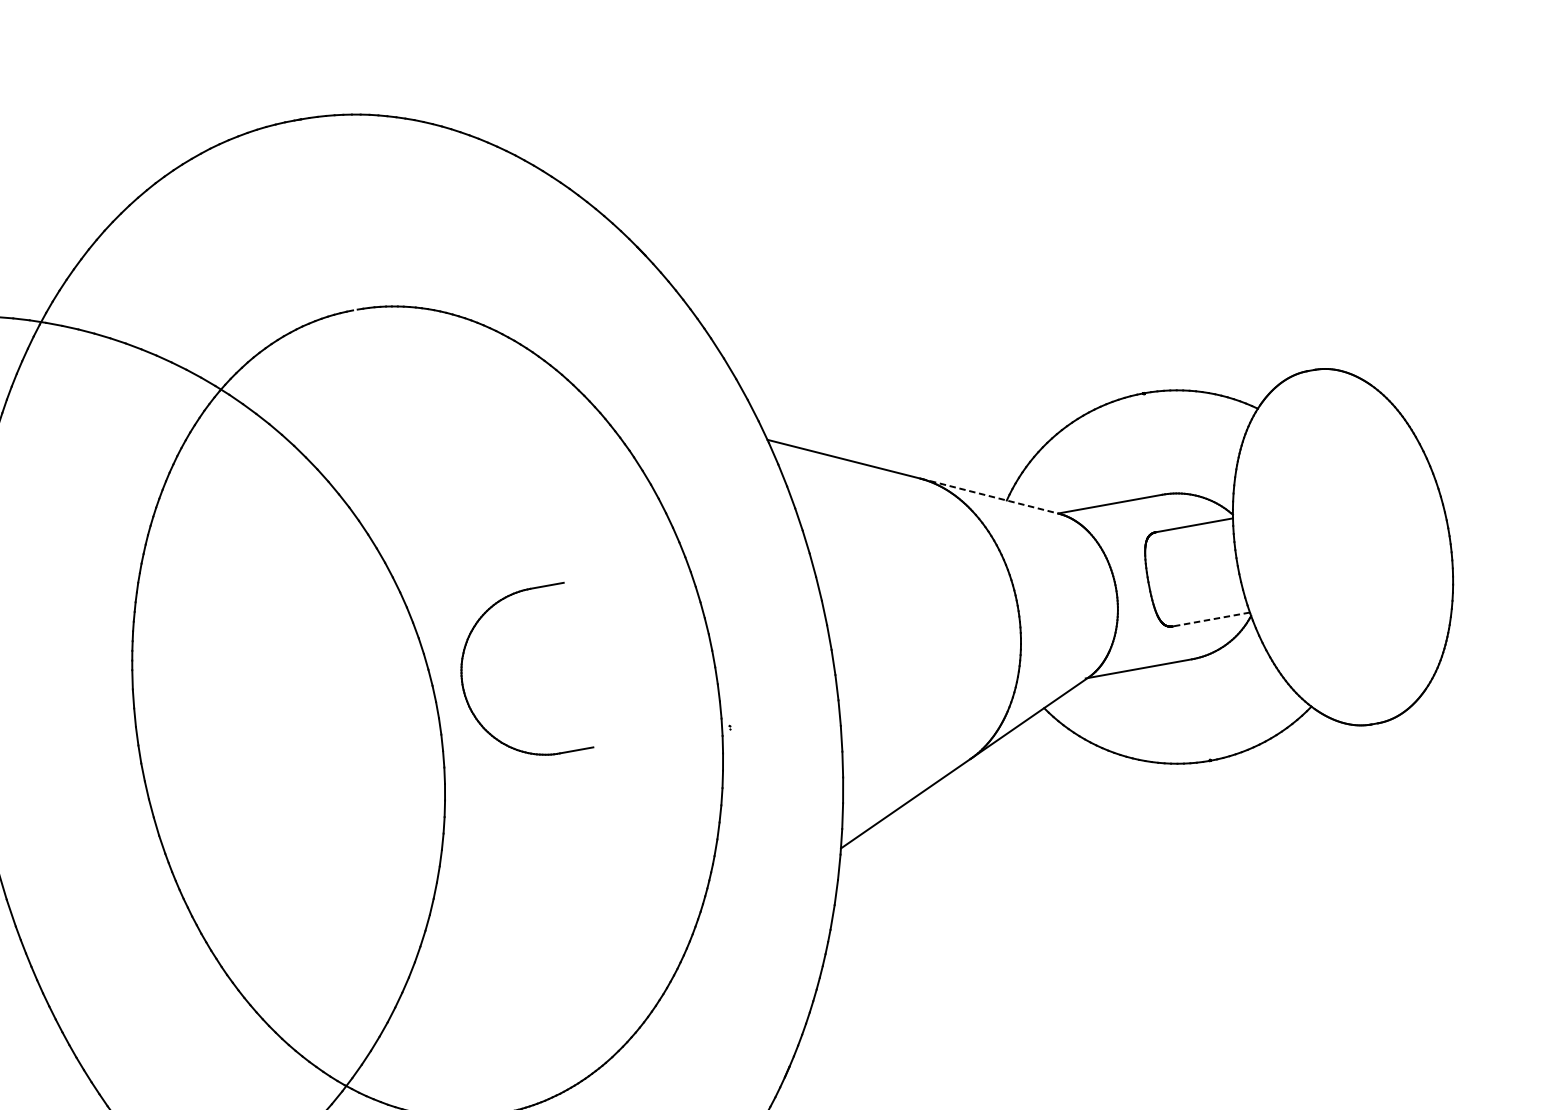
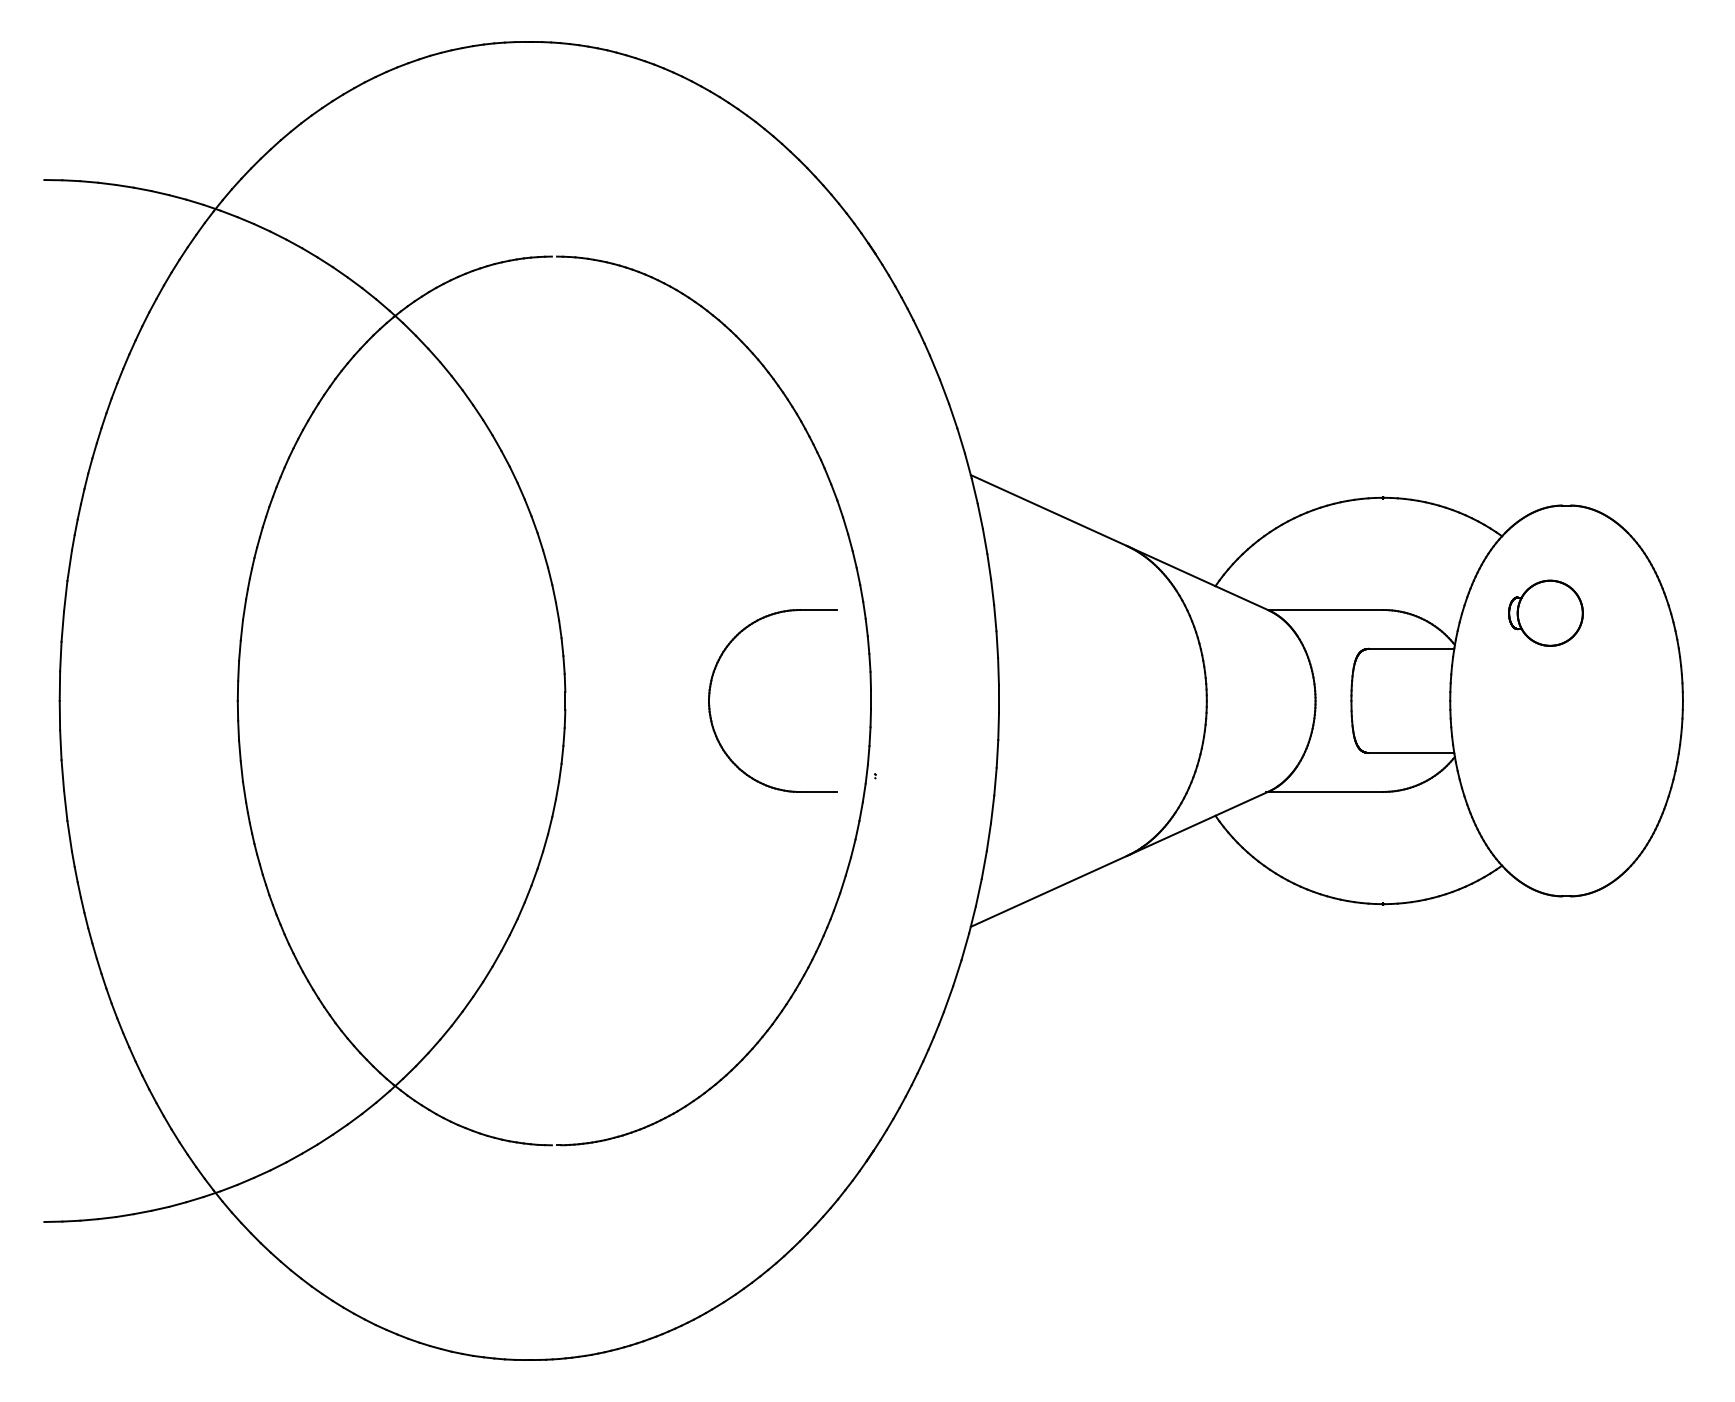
part: (1309, 470) -> (1545, 612), added
line: (989, 496) -> (1197, 578), dashed -> solid
line: (1211, 619) -> (1411, 753), dashed -> solid
part: (463, 681) -> (710, 696), moved

